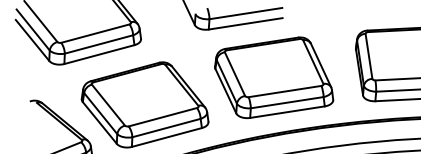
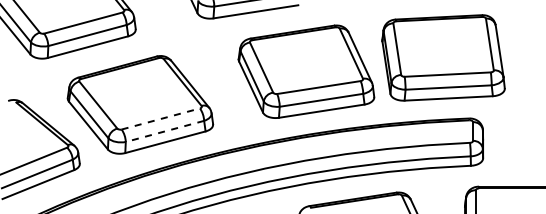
part: (274, 77) -> (306, 71), moved
line: (162, 116) -> (160, 118), solid -> dashed
line: (166, 128) -> (164, 131), solid -> dashed

